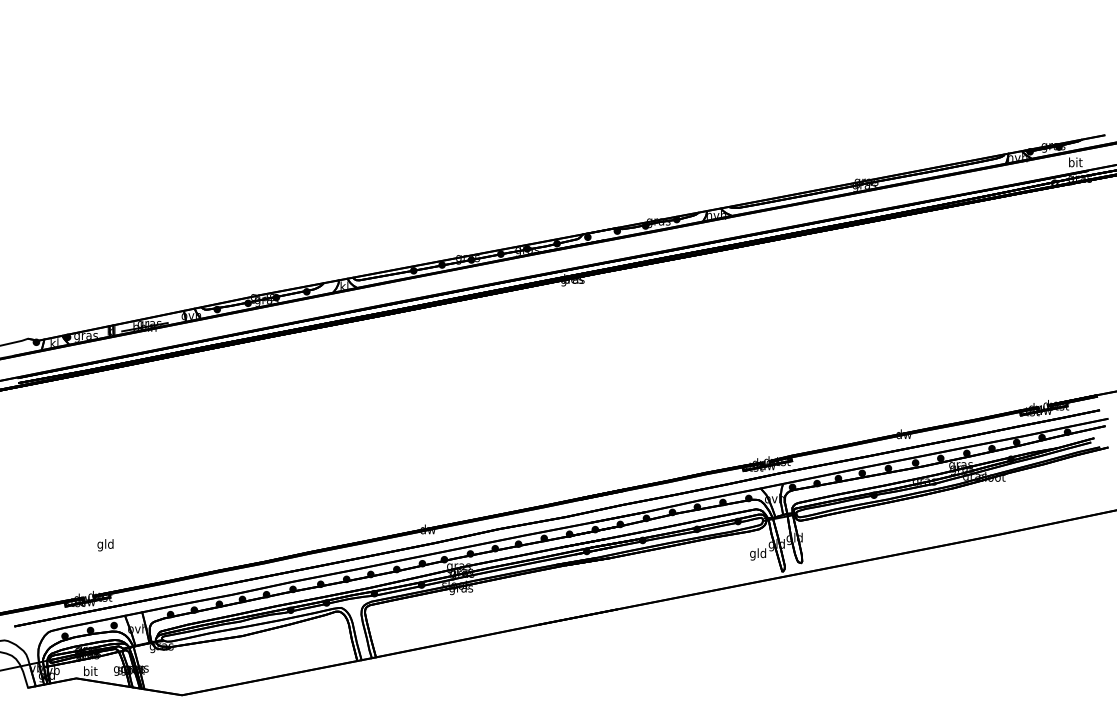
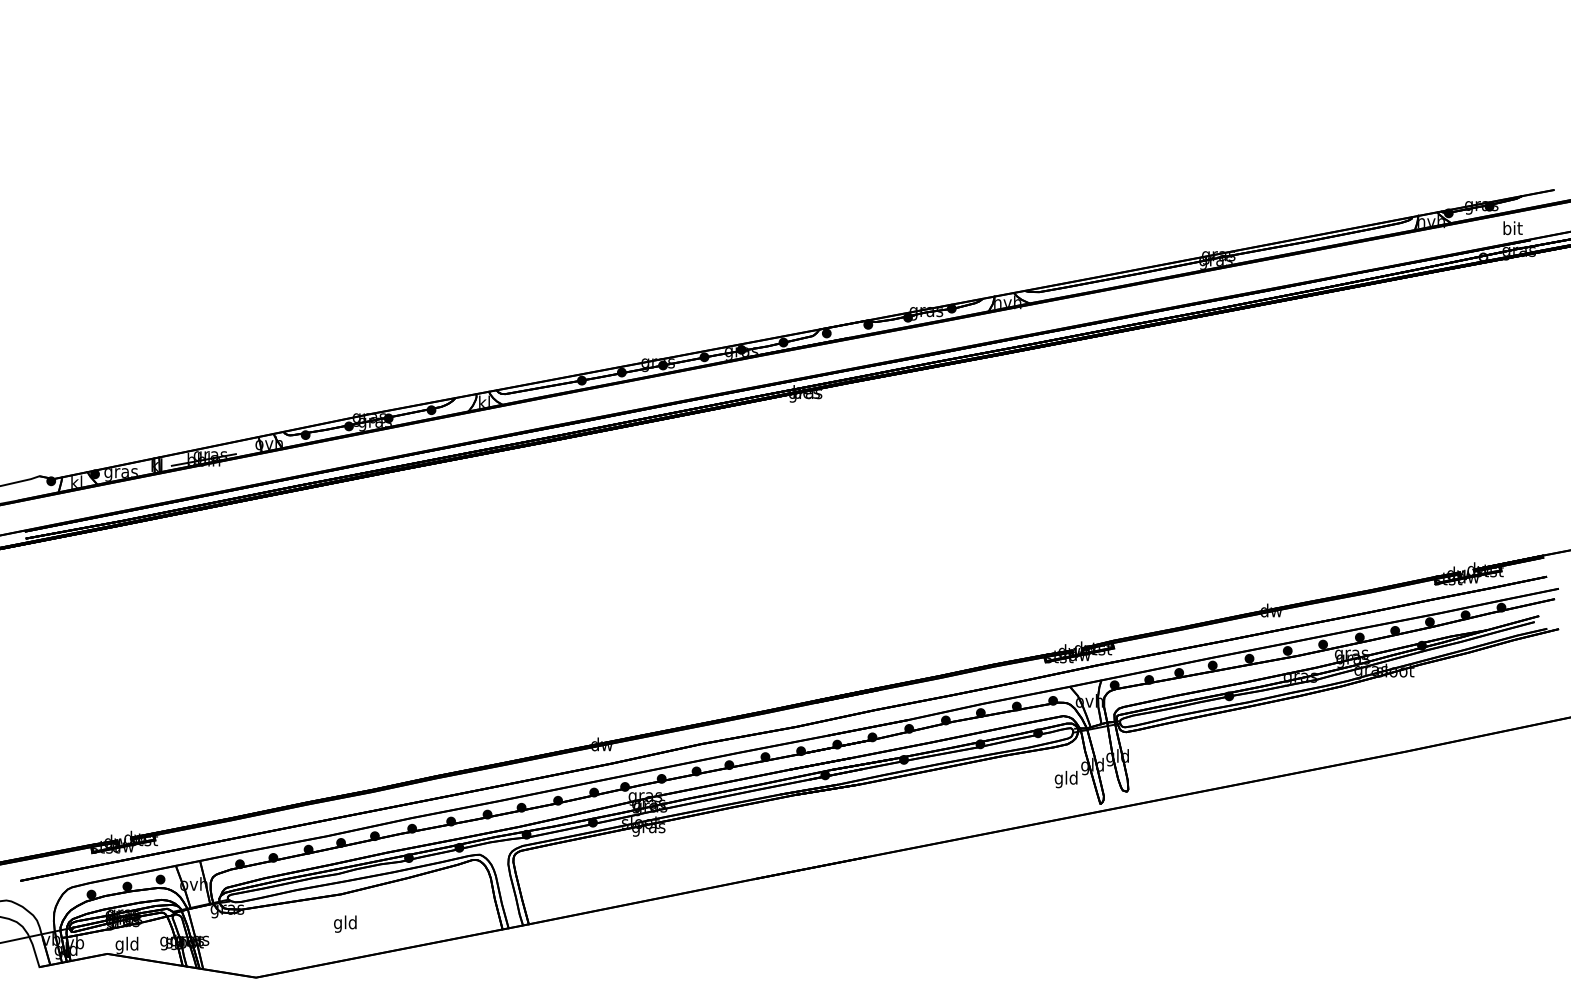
text: (105, 545) -> (345, 924), moved
text: (90, 672) -> (127, 945), bit -> gld

